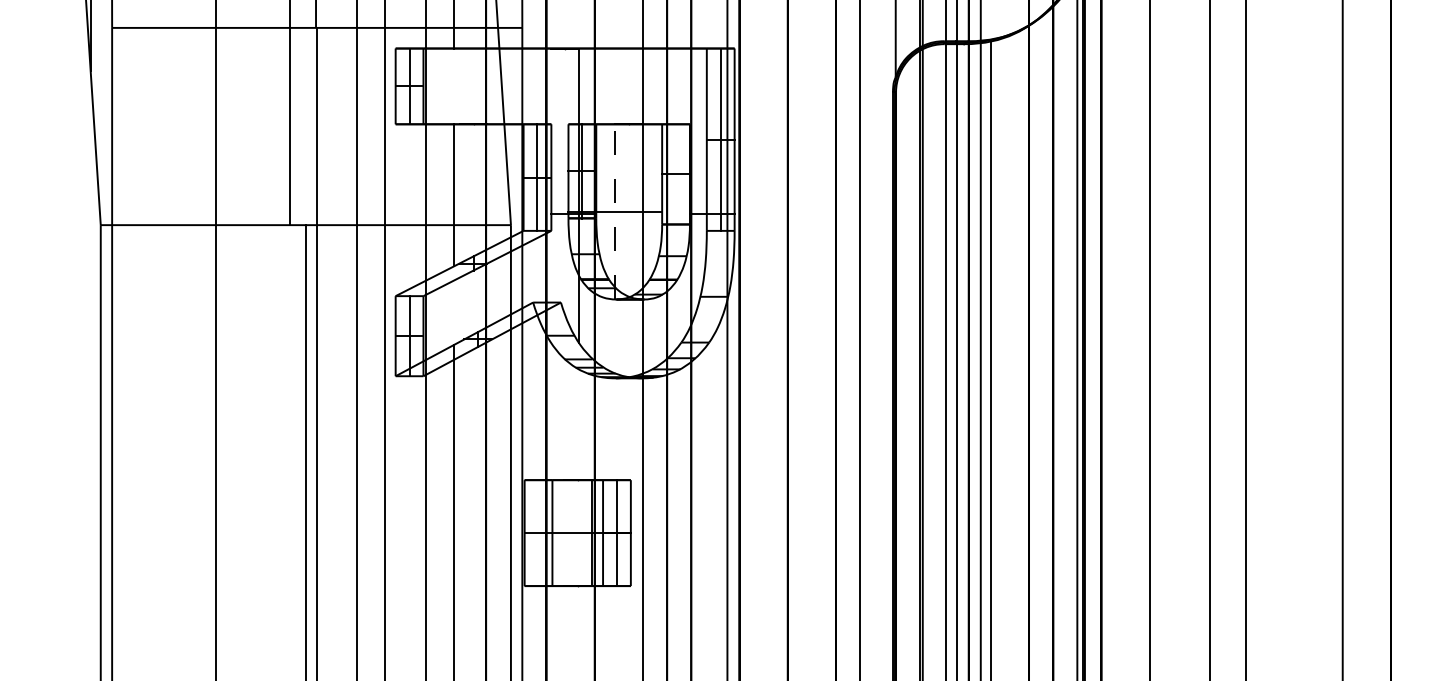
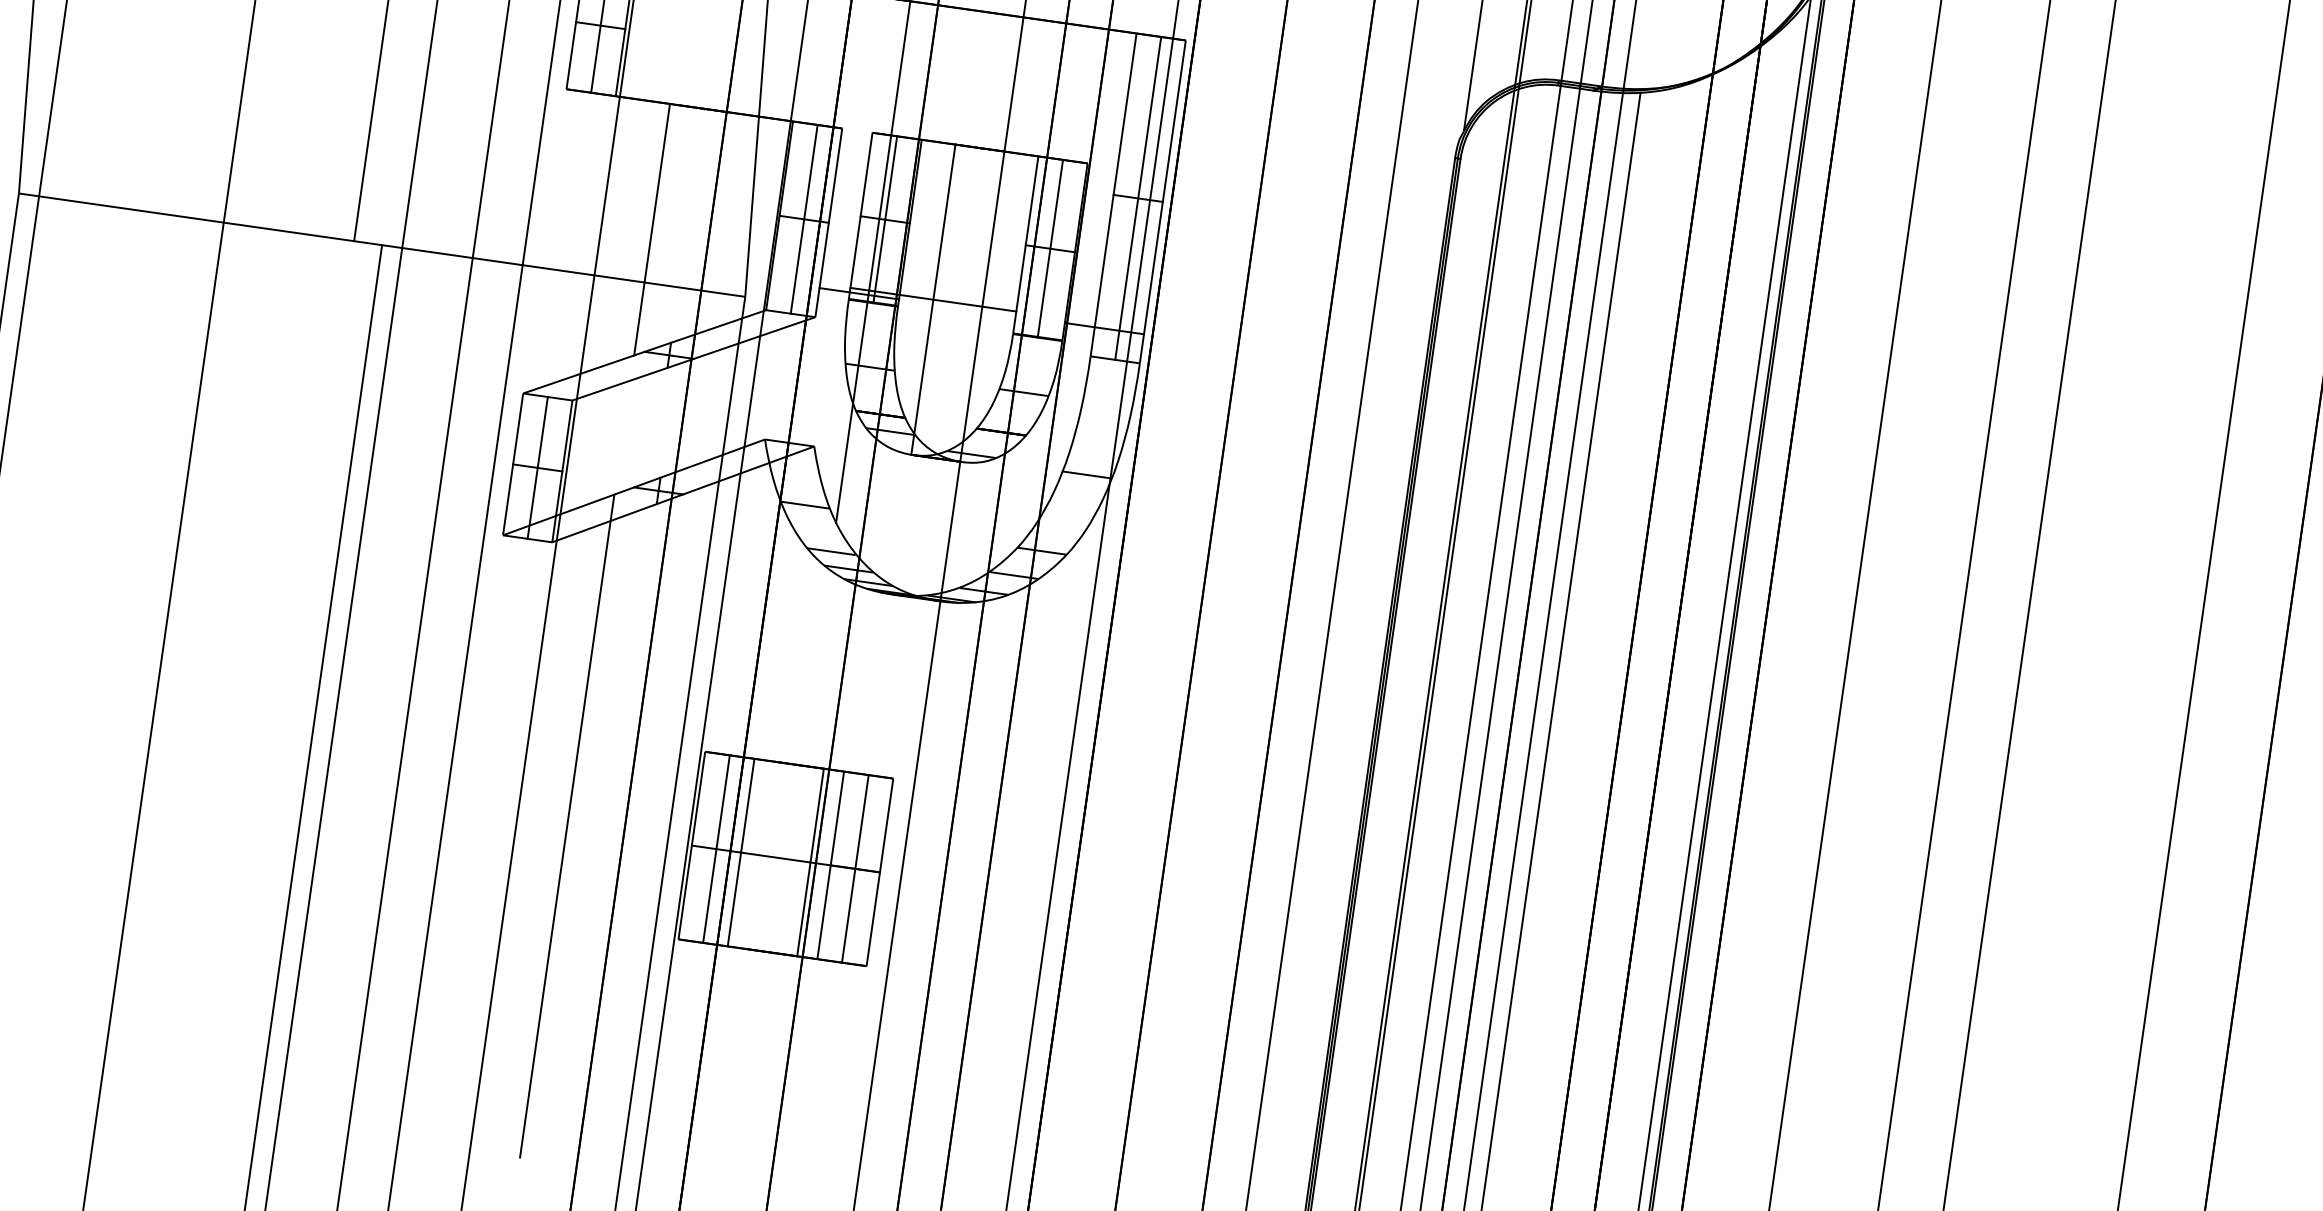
line: (676, 174) -> (1051, 248), added
line: (615, 211) -> (933, 299), dashed -> solid
line: (538, 533) -> (716, 849), added

